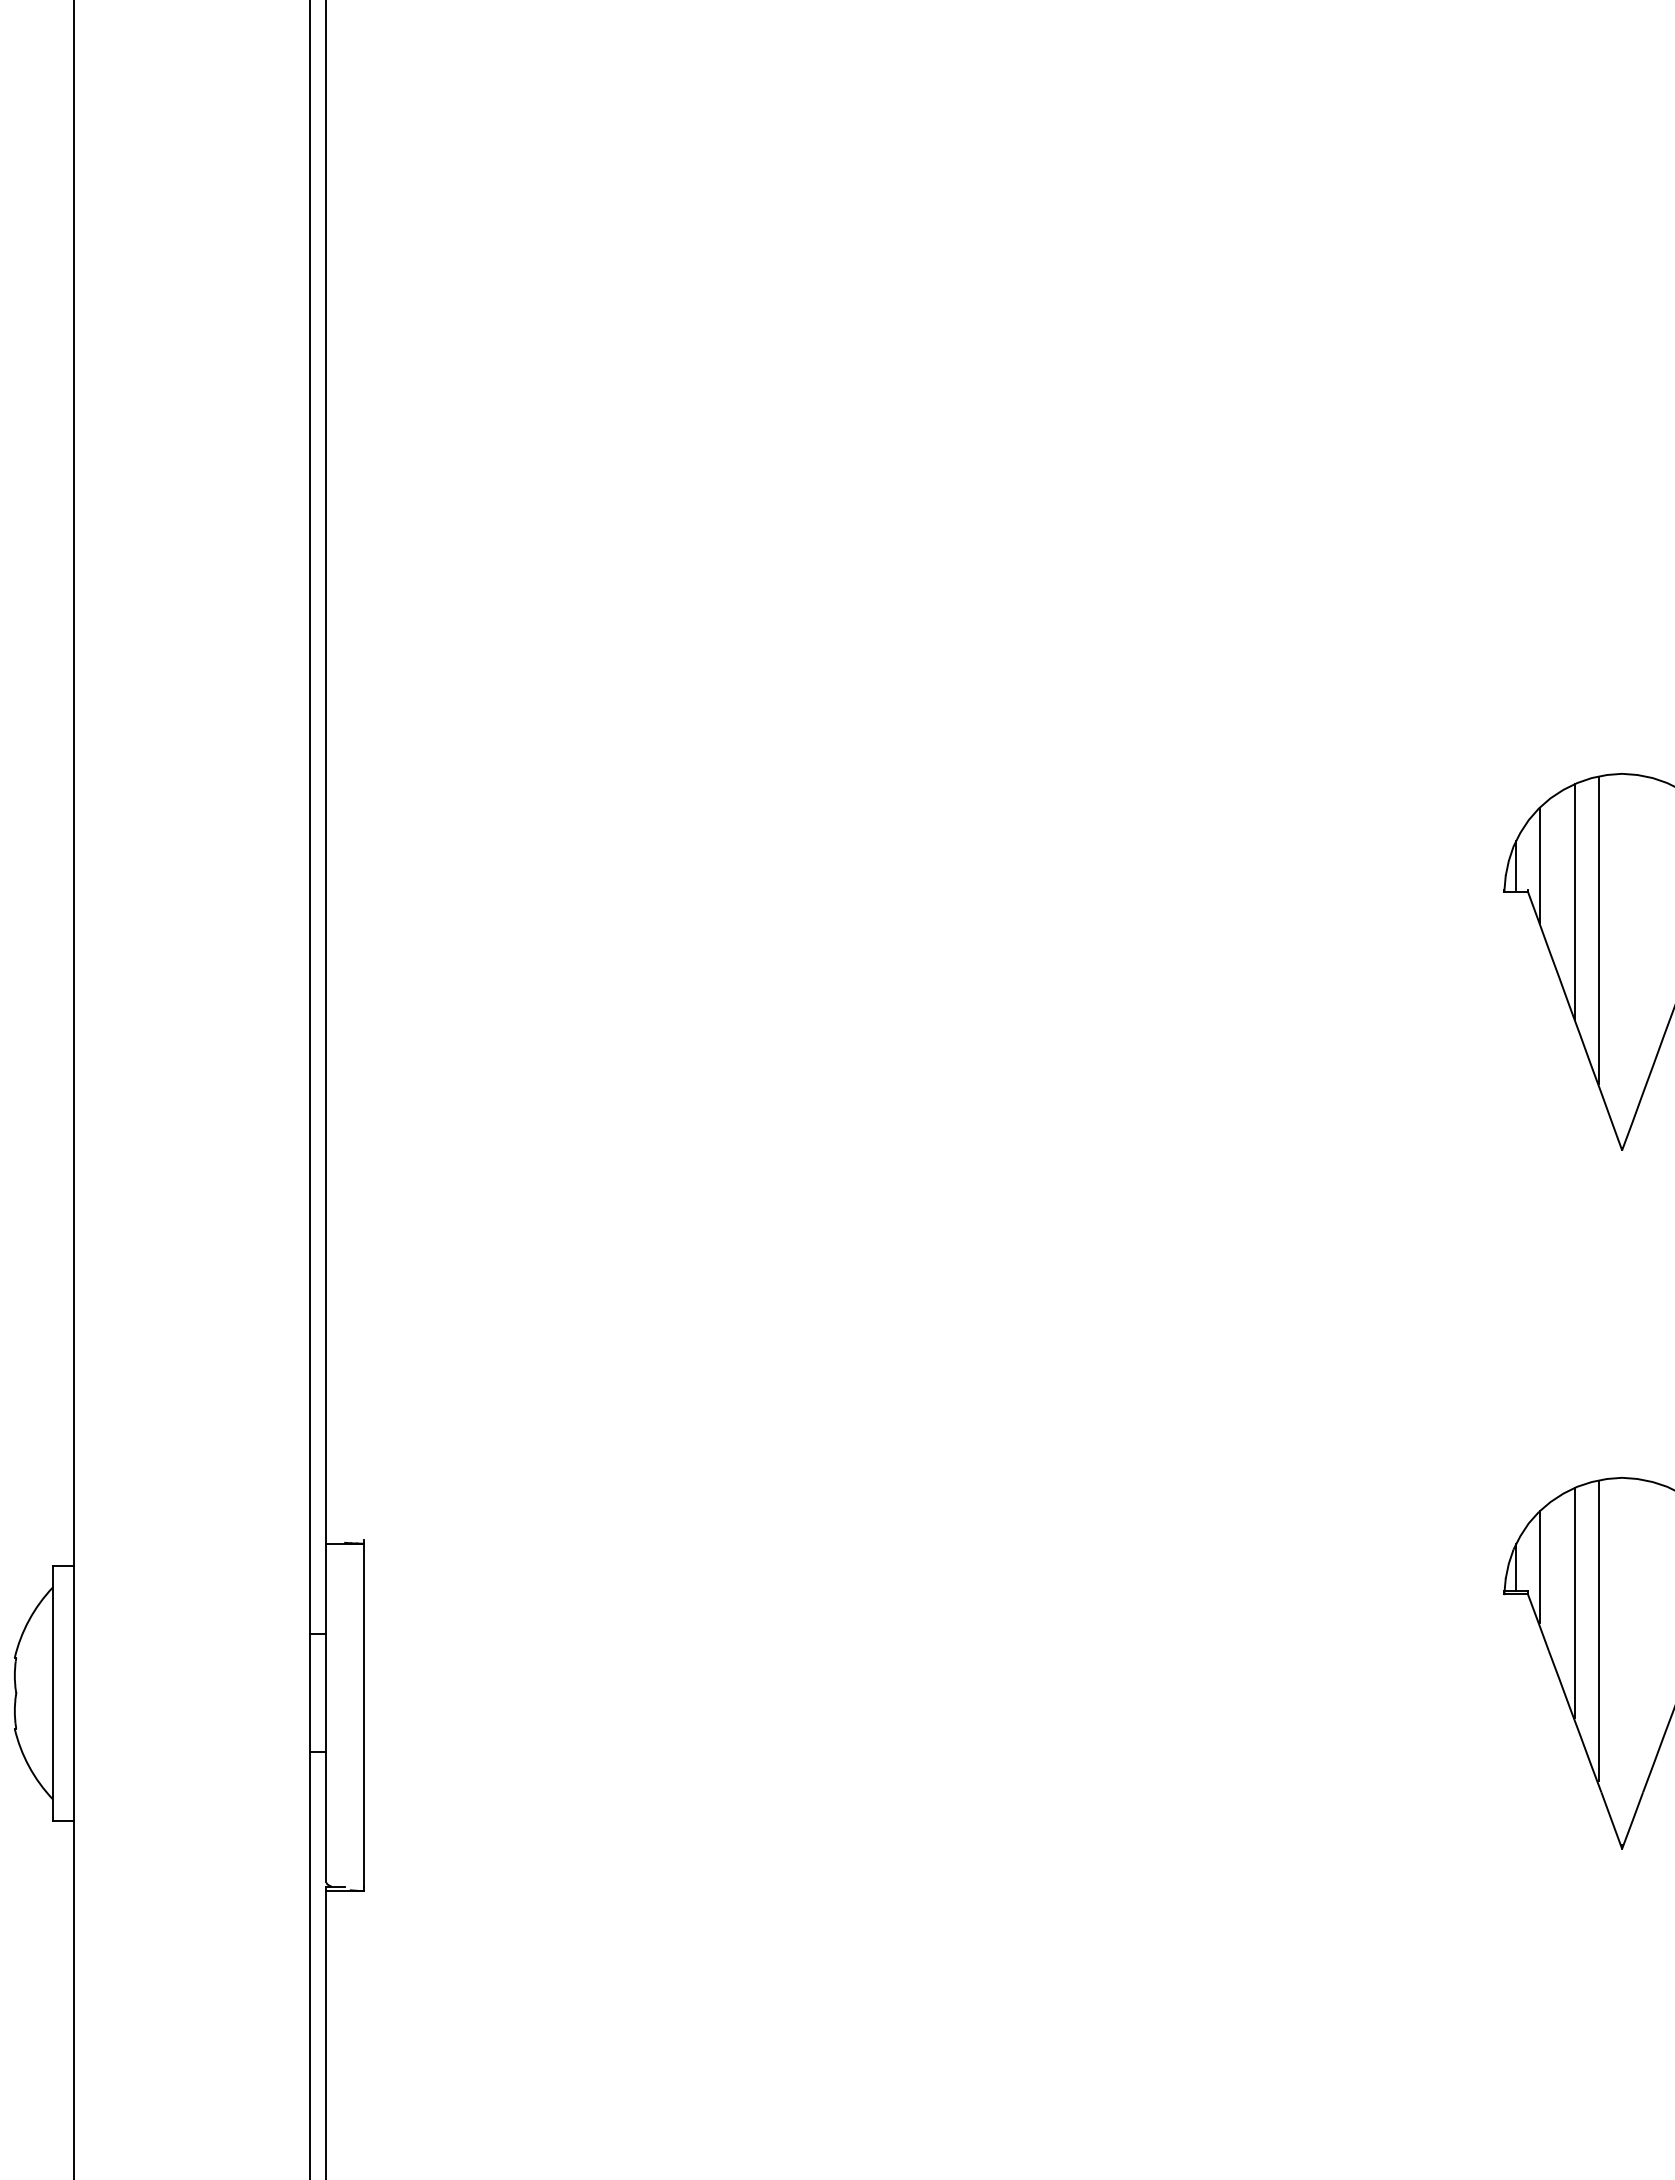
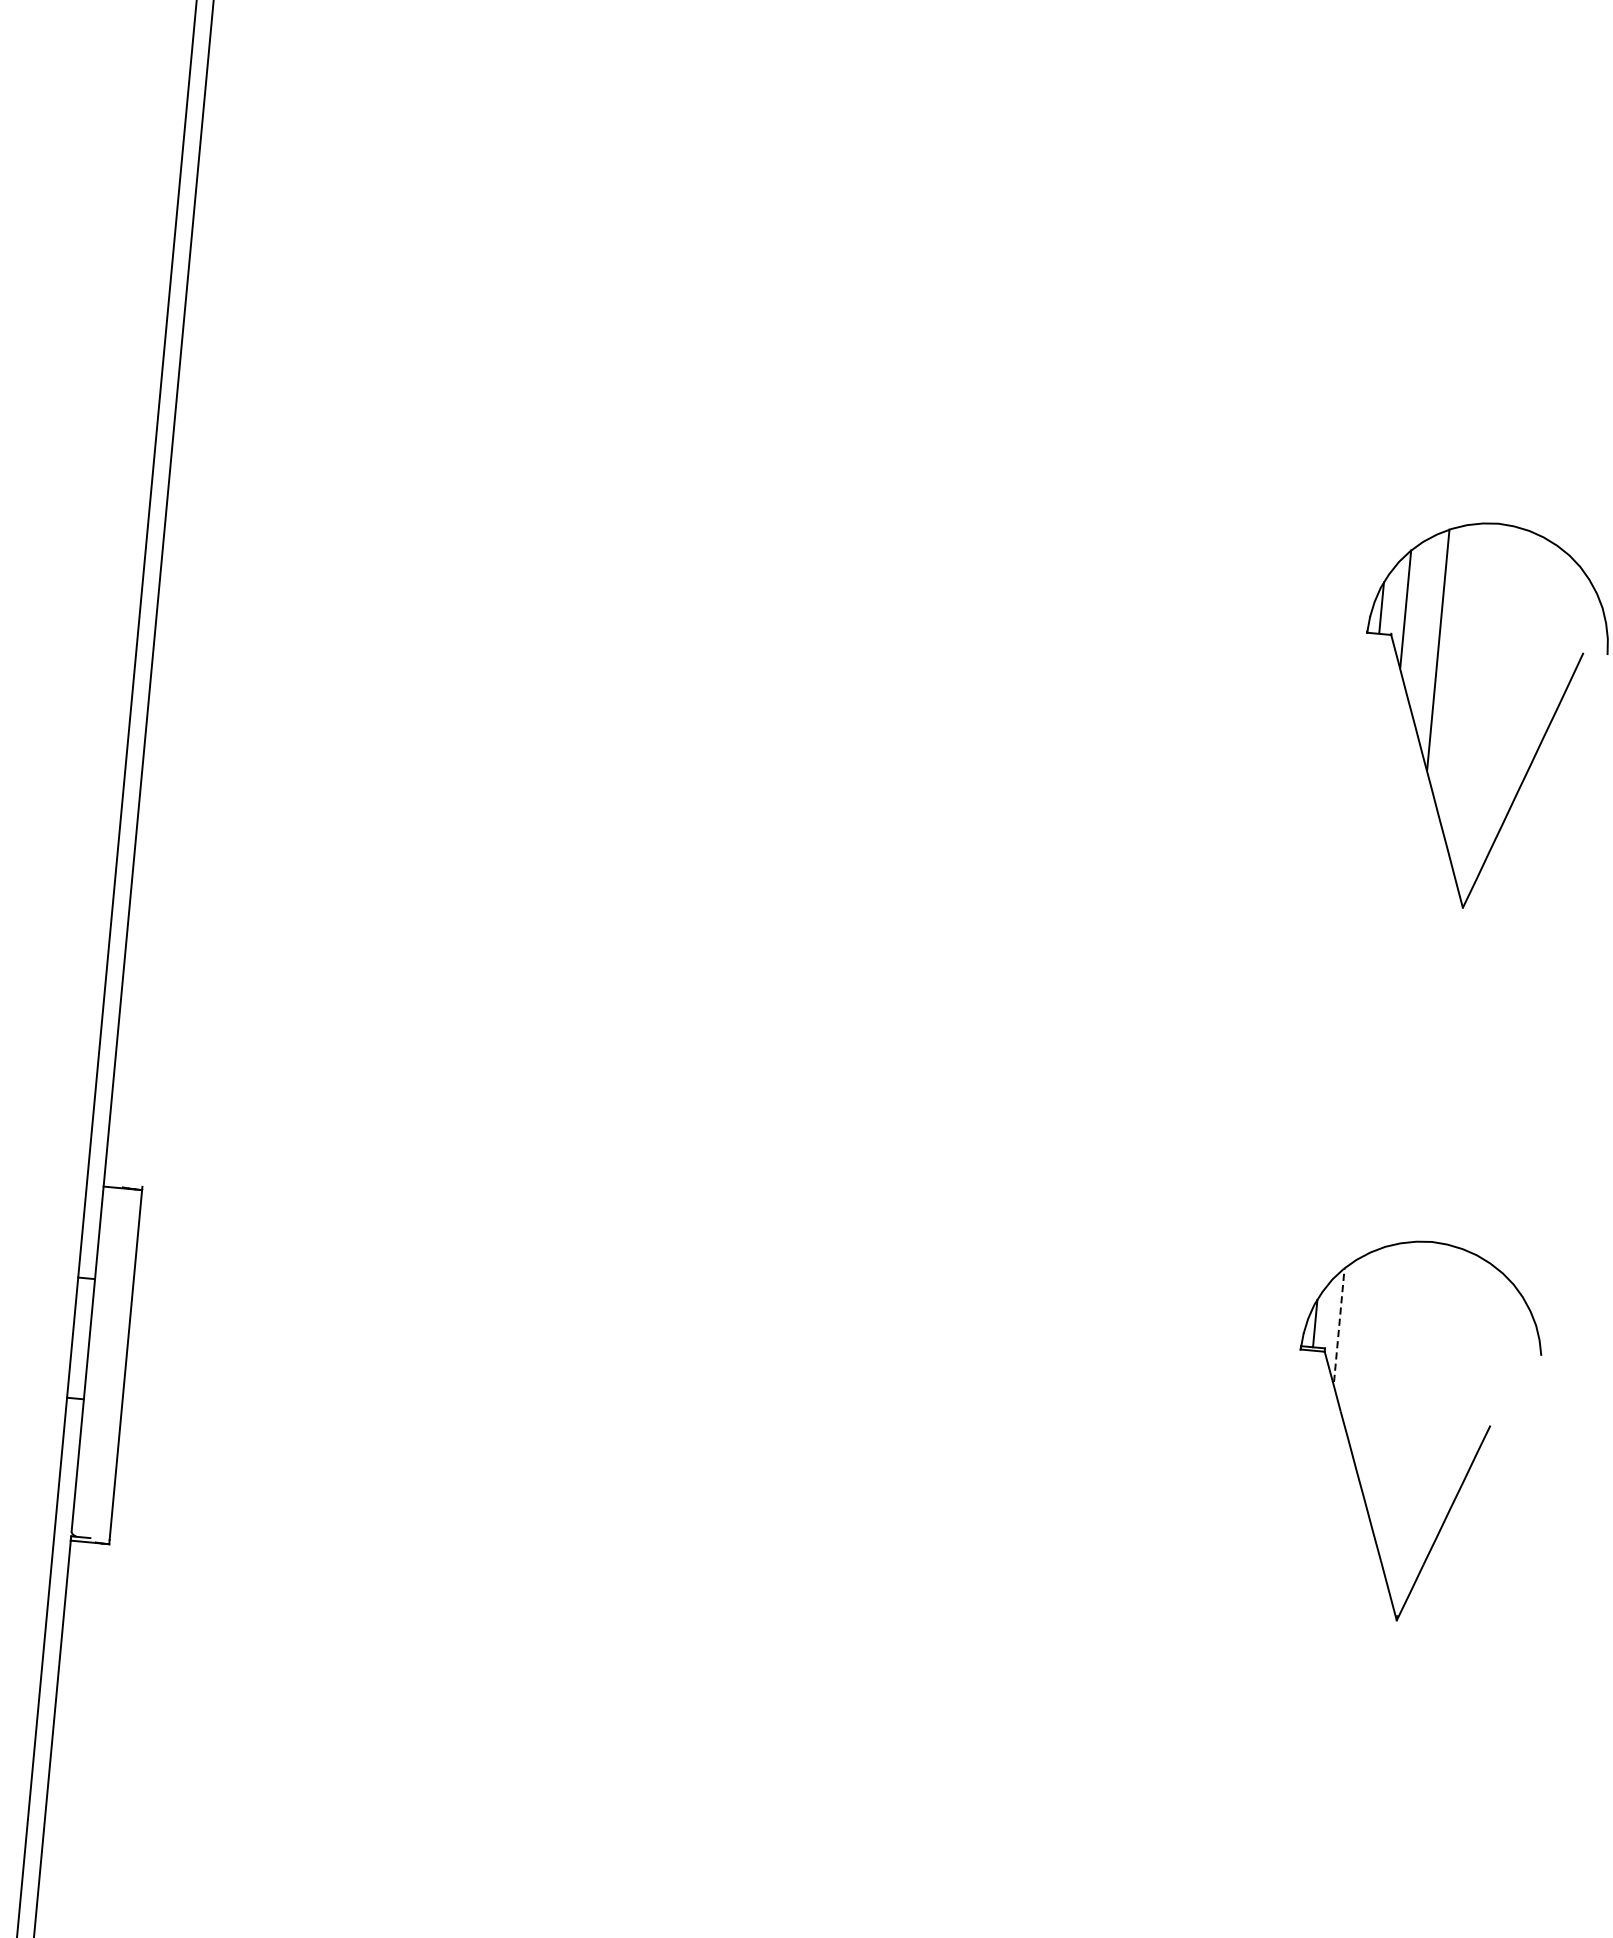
line: (1598, 929) -> (1459, 680), removed
line: (1539, 1566) -> (1339, 1324), solid -> dashed
line: (1575, 1602) -> (1372, 1364), removed
line: (1598, 1630) -> (1393, 1395), removed

